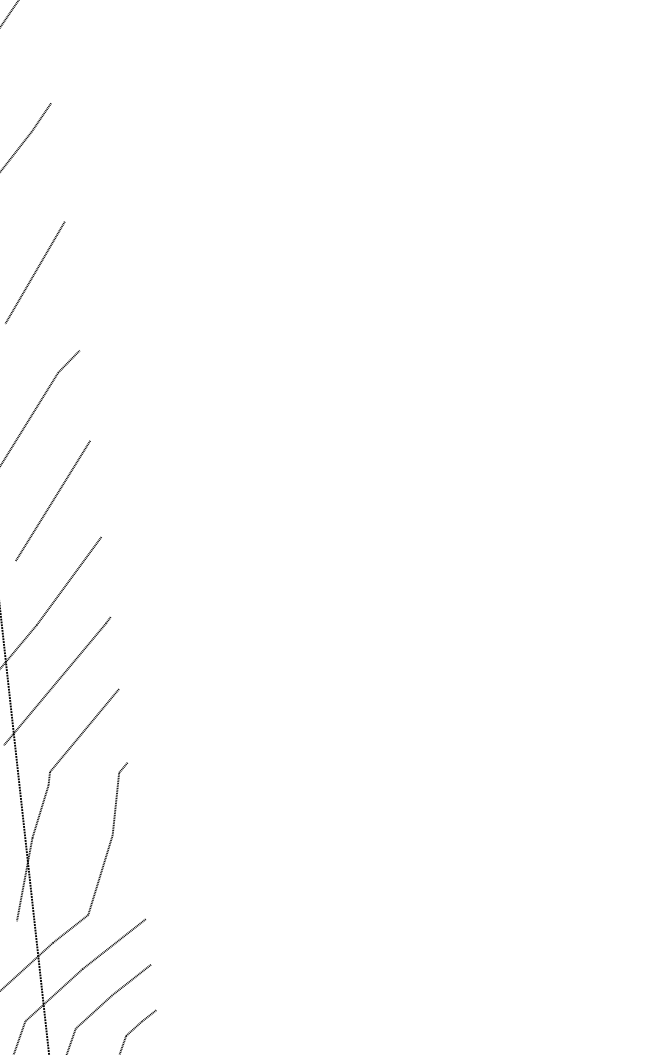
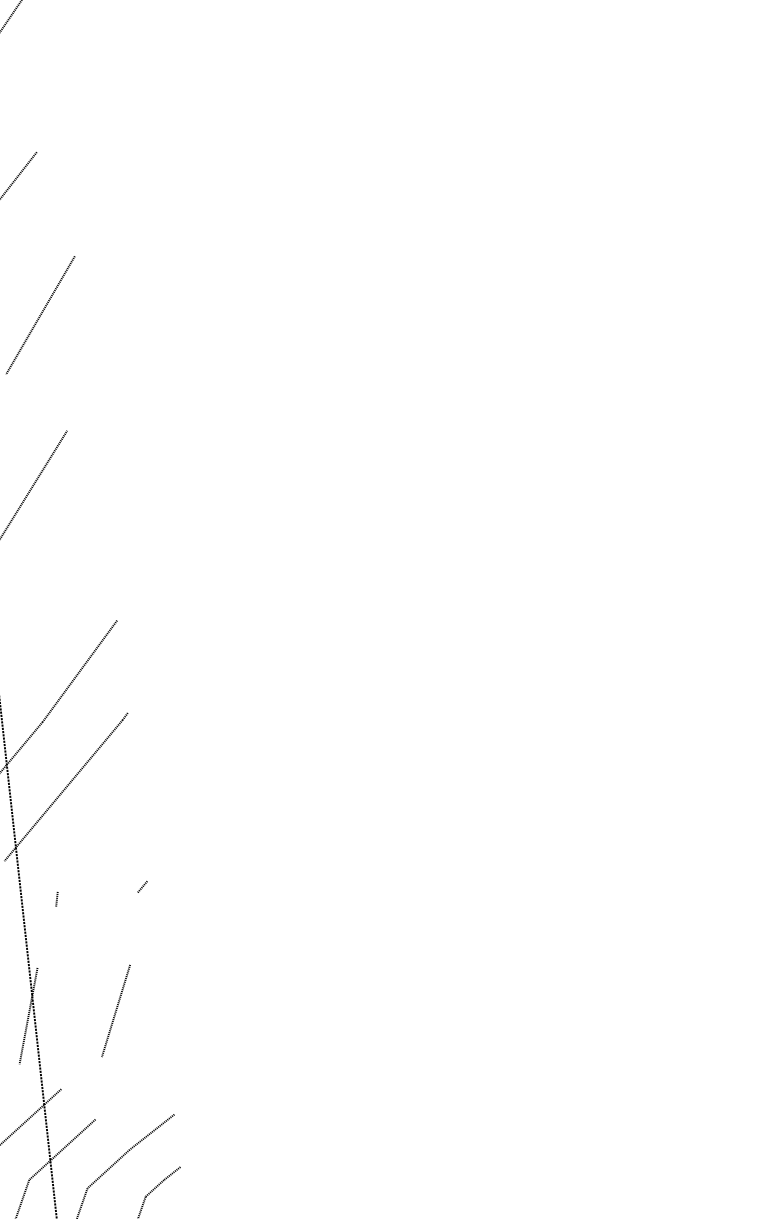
line: (41, 117) -> (47, 135), removed
line: (68, 361) -> (79, 417), removed
line: (52, 501) -> (60, 579), removed
line: (84, 730) -> (97, 843), removed
line: (115, 803) -> (133, 928), removed
line: (40, 811) -> (46, 937), removed
line: (70, 929) -> (81, 1073), removed
line: (113, 943) -> (131, 1090), removed

